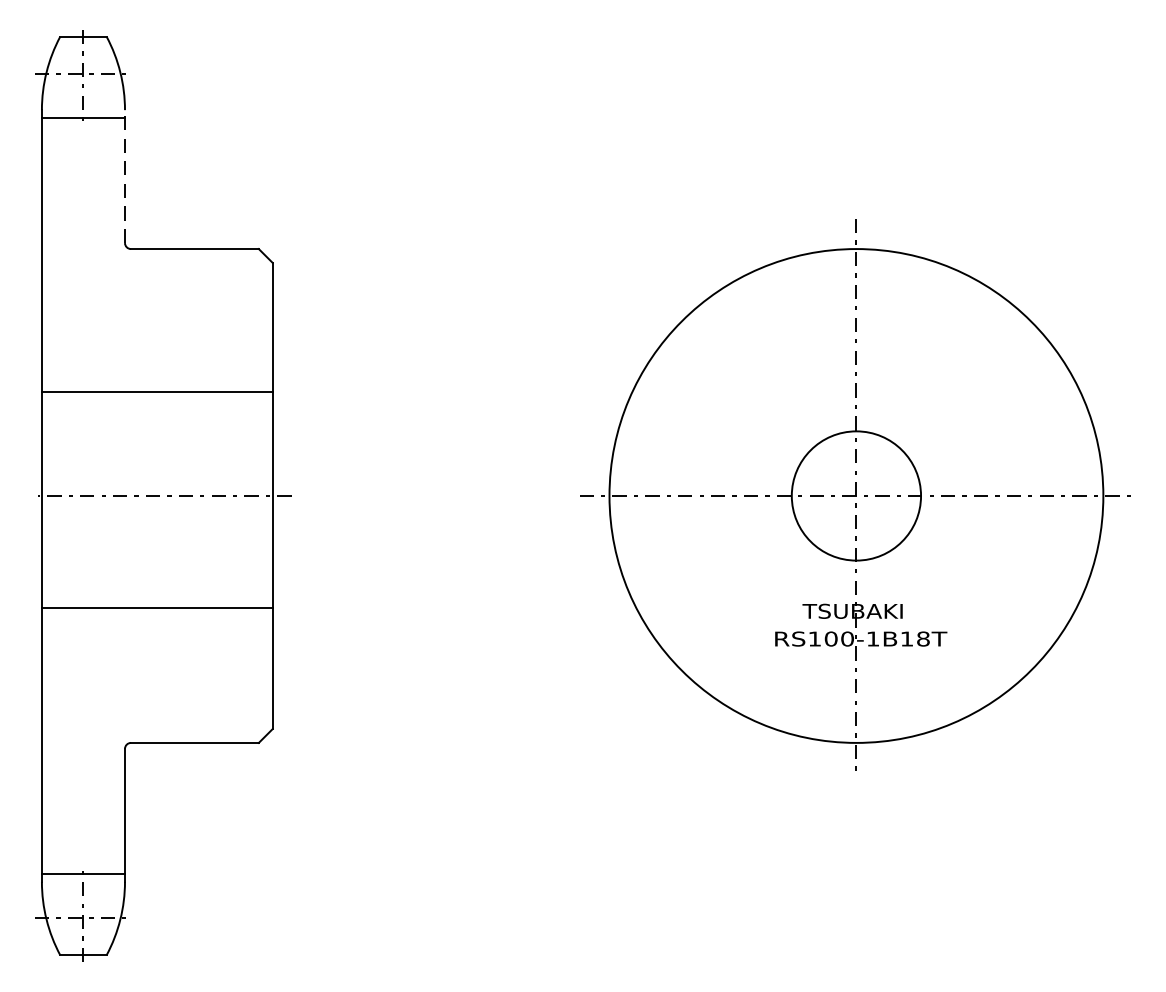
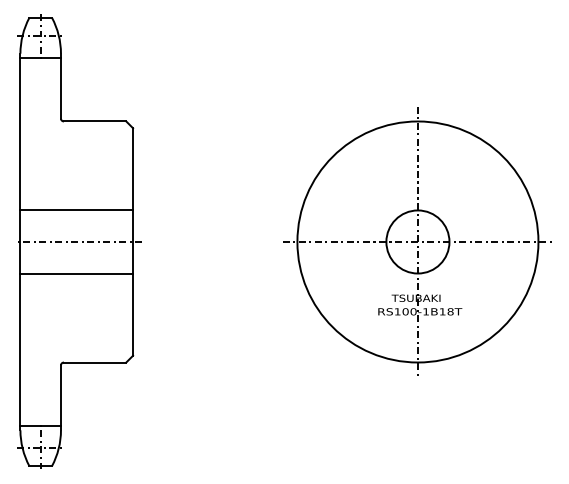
line: (124, 175) -> (60, 85), dashed -> solid
line: (156, 392) -> (76, 210), moved
line: (156, 607) -> (76, 273), moved

